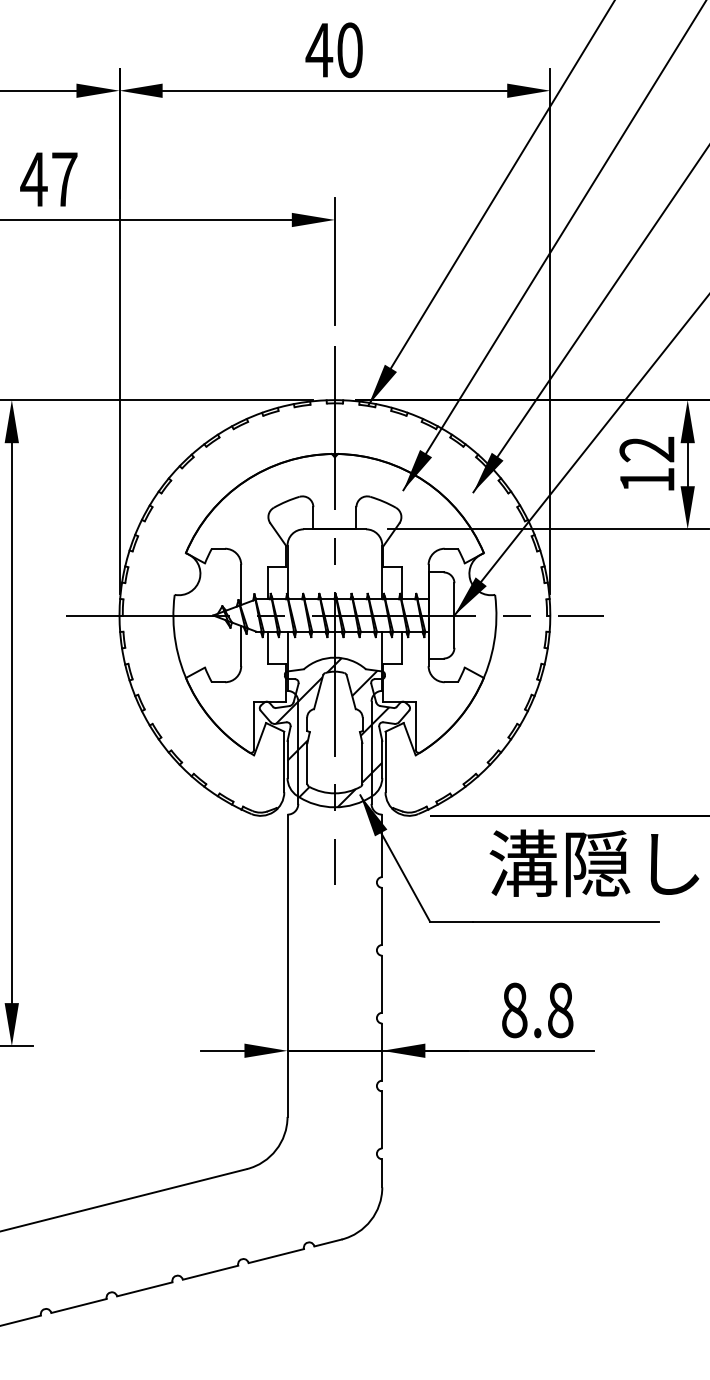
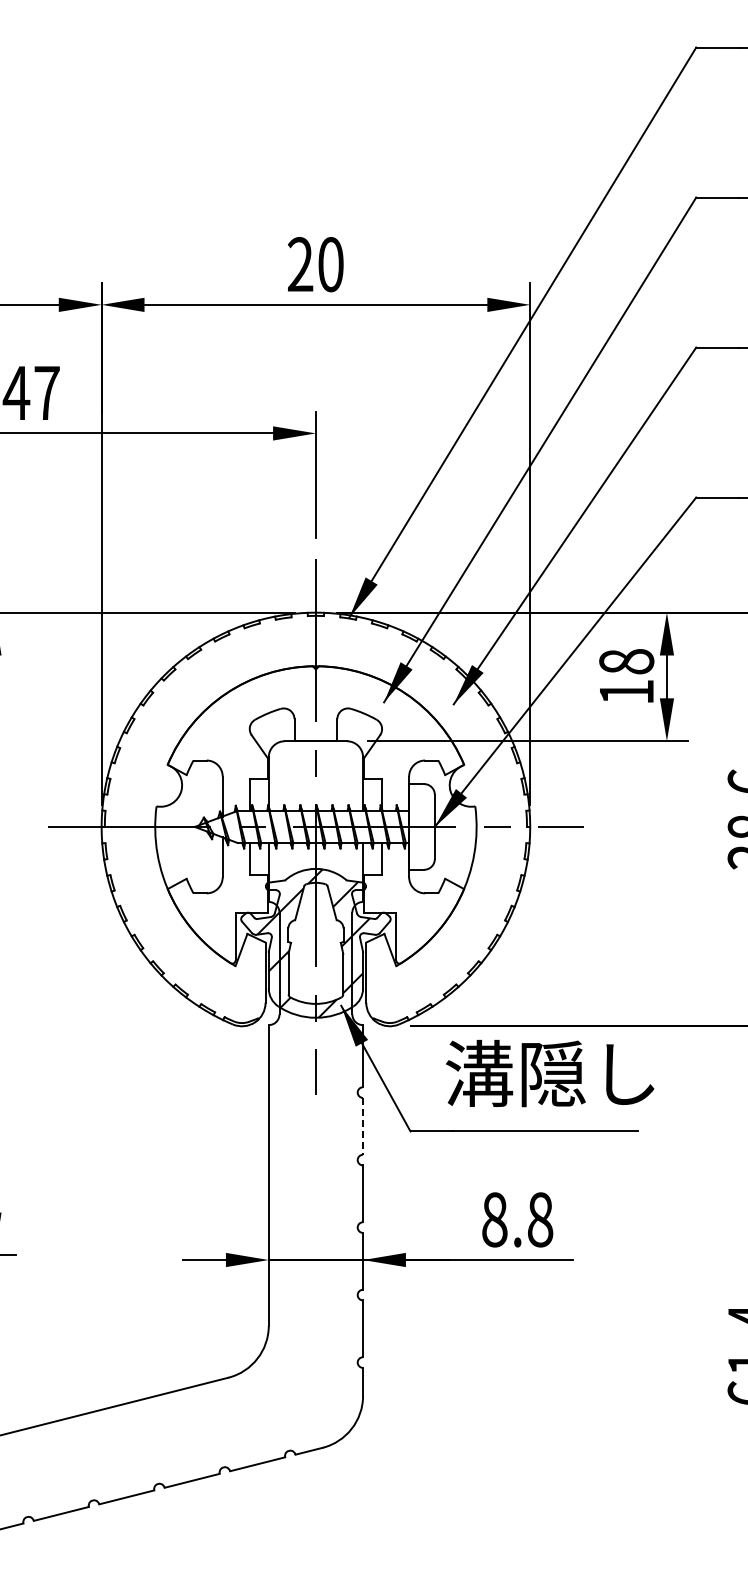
text: (319, 50) -> (300, 264), 40 -> 20
text: (647, 449) -> (626, 661), 12 -> 18
text: (594, 863) -> (550, 1073), moved
line: (382, 916) -> (363, 1126), solid -> dashed

